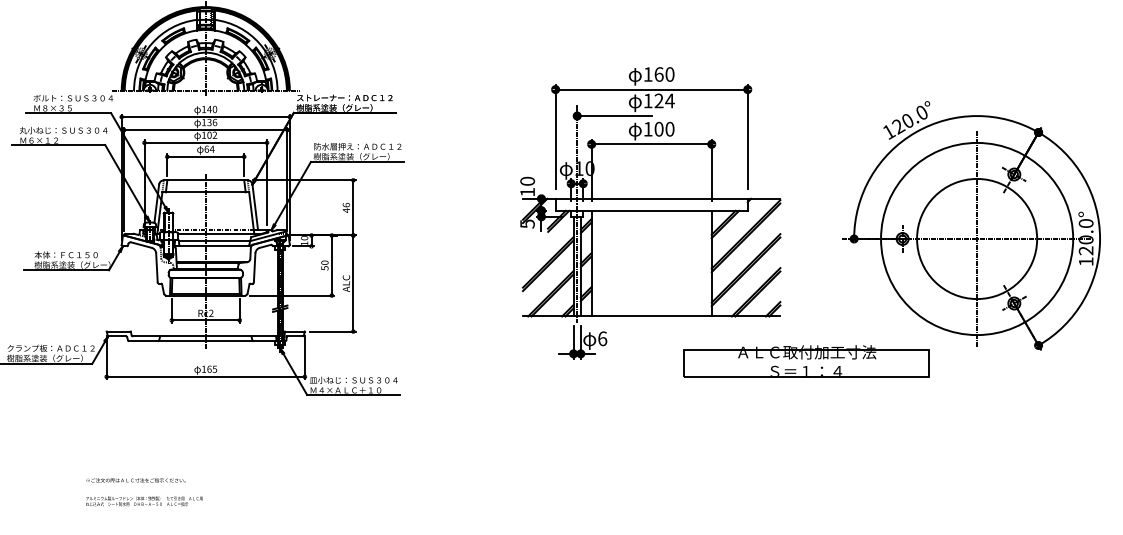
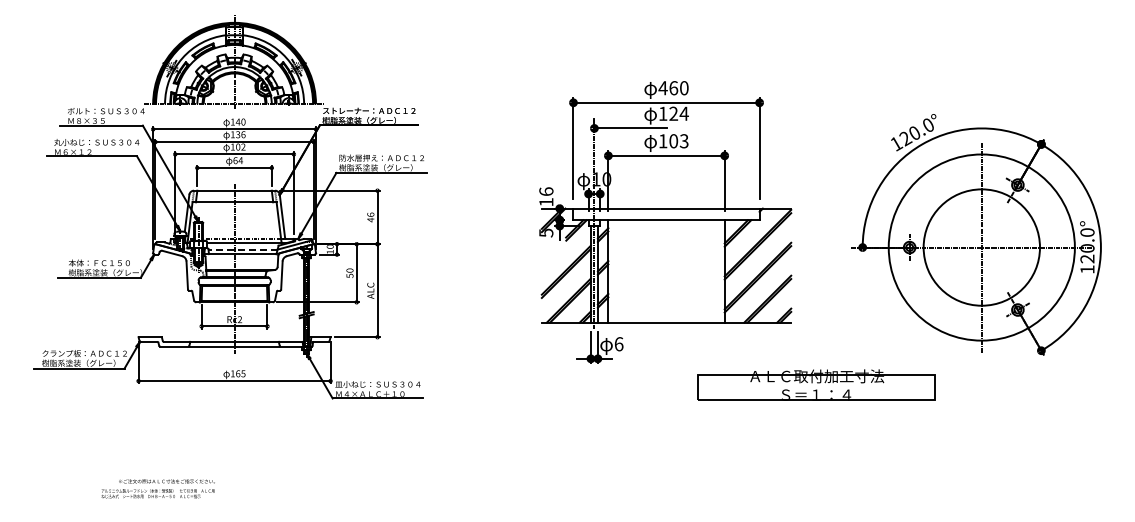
text: (647, 74) -> (662, 88), 160 -> 460
text: (669, 129) -> (683, 141), 100 -> 103
text: (527, 181) -> (546, 191), 10 -> 16
line: (215, 241) -> (243, 249), solid -> dashed
part: (806, 360) -> (816, 384), moved
text: (143, 501) -> (157, 493), moved

